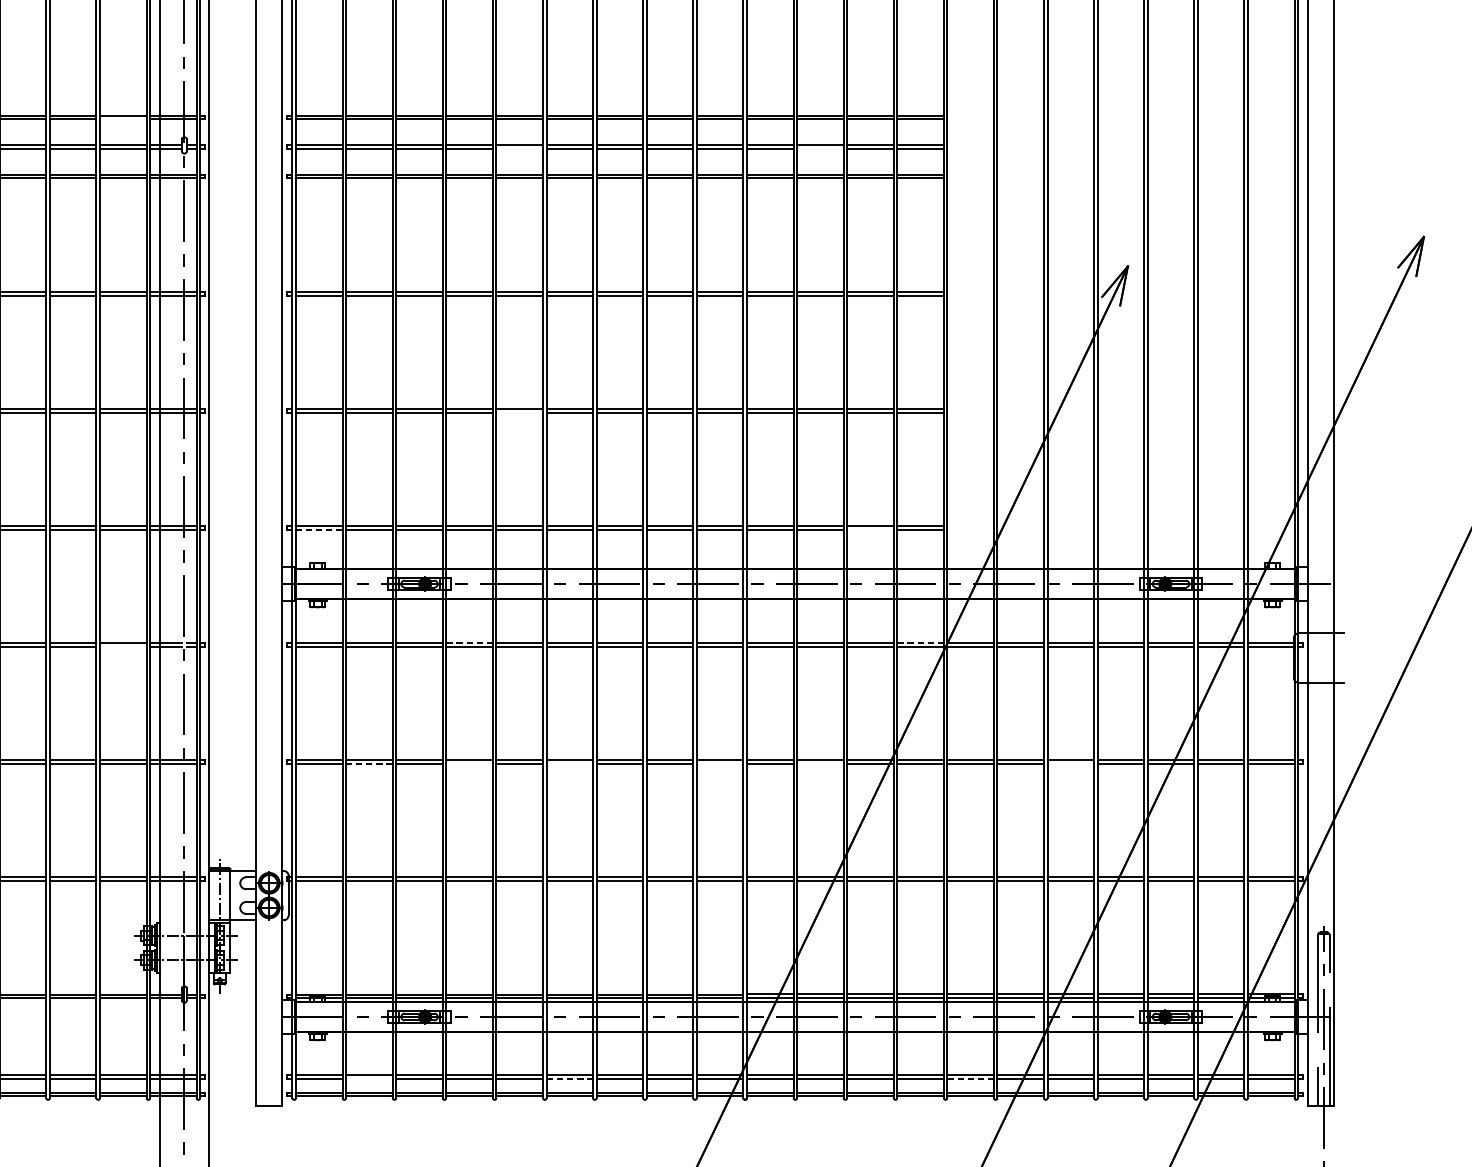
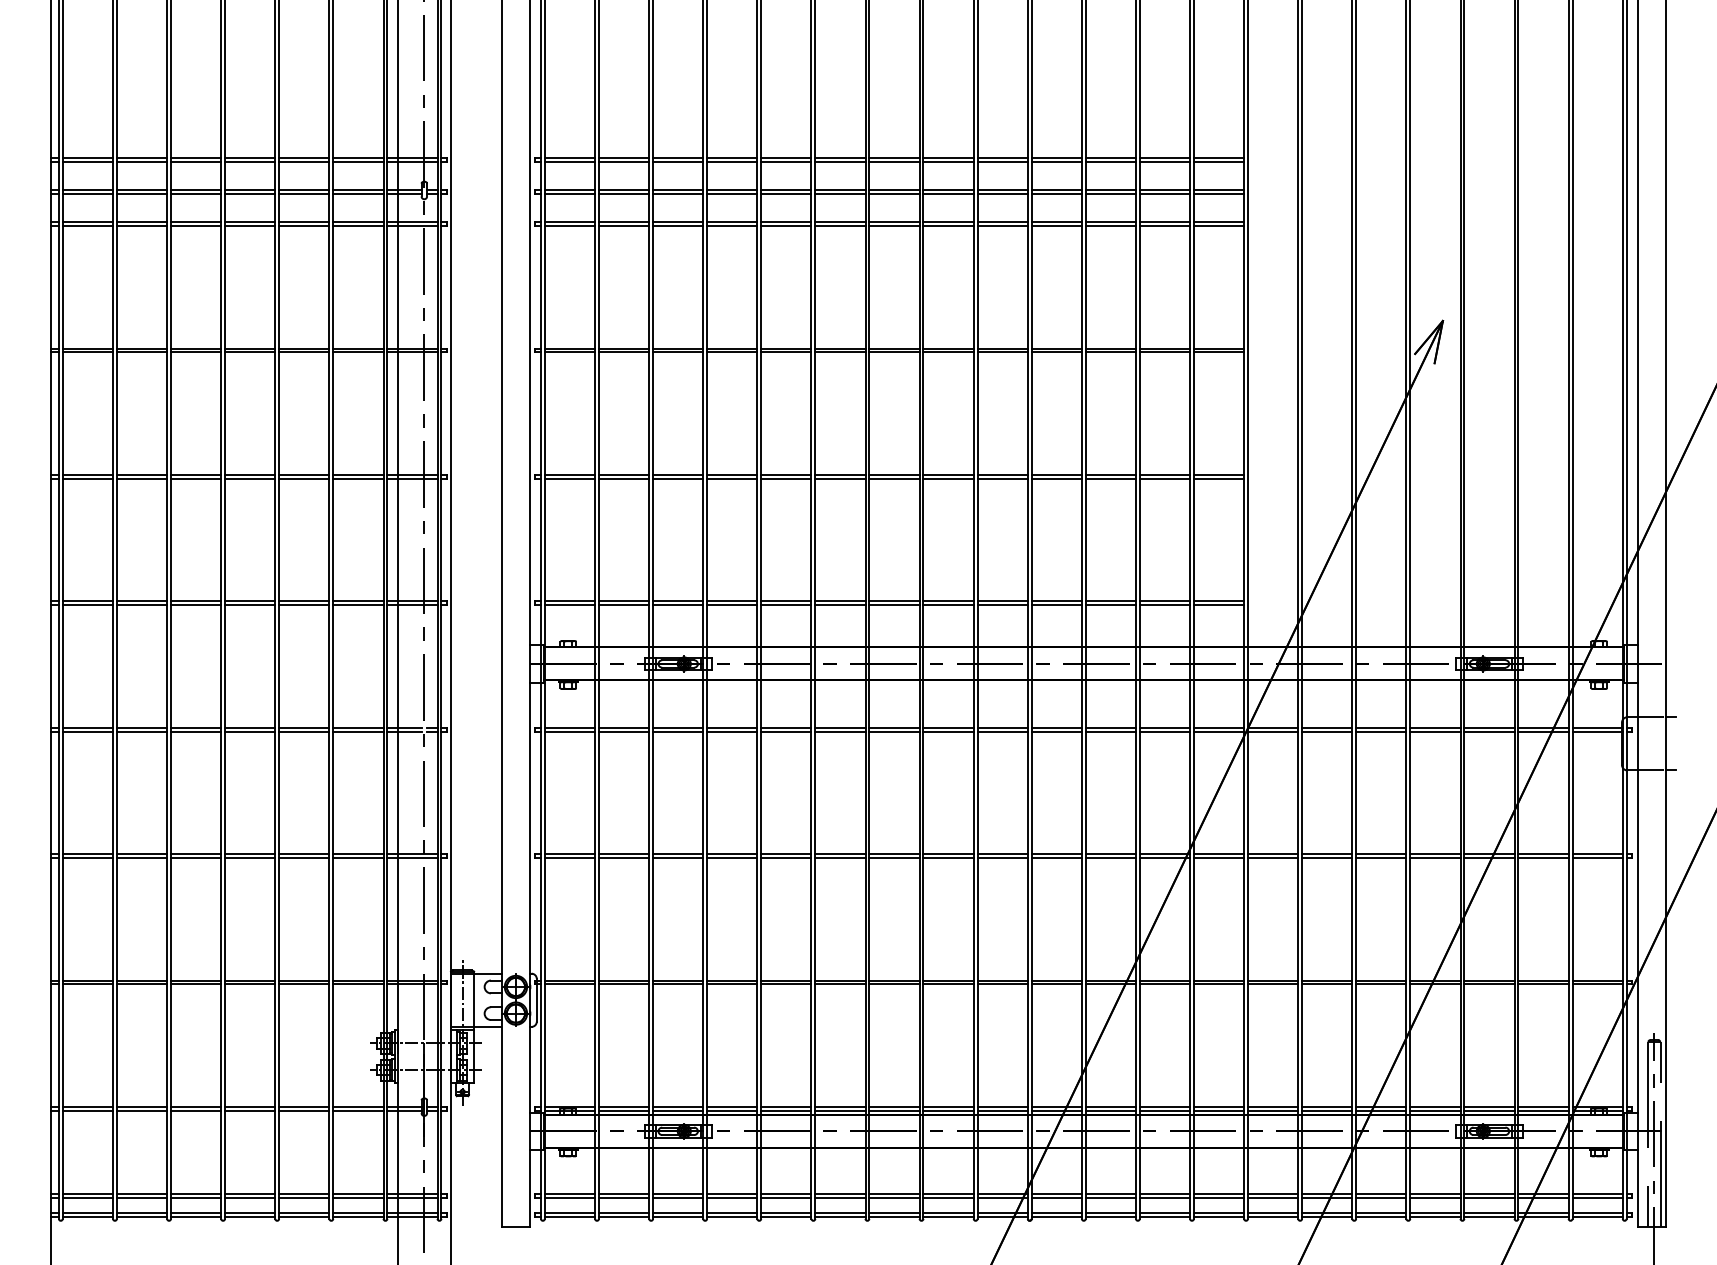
line: (123, 119) -> (358, 162), added
line: (519, 149) -> (786, 194), added
line: (819, 149) -> (1110, 194), added
line: (519, 412) -> (786, 478), added
line: (318, 529) -> (569, 605), dashed -> solid
line: (870, 529) -> (1164, 605), added
line: (469, 642) -> (732, 727), dashed -> solid
line: (920, 642) -> (1219, 727), dashed -> solid
line: (123, 646) -> (358, 731), added
line: (368, 764) -> (623, 858), dashed -> solid
line: (469, 764) -> (732, 858), added
line: (569, 764) -> (840, 858), added
line: (719, 764) -> (1002, 858), added
line: (819, 764) -> (1110, 858), added
line: (1071, 764) -> (1381, 858), added
line: (368, 1079) -> (623, 1198), added
line: (569, 1079) -> (840, 1198), dashed -> solid
line: (970, 1079) -> (1273, 1198), dashed -> solid

